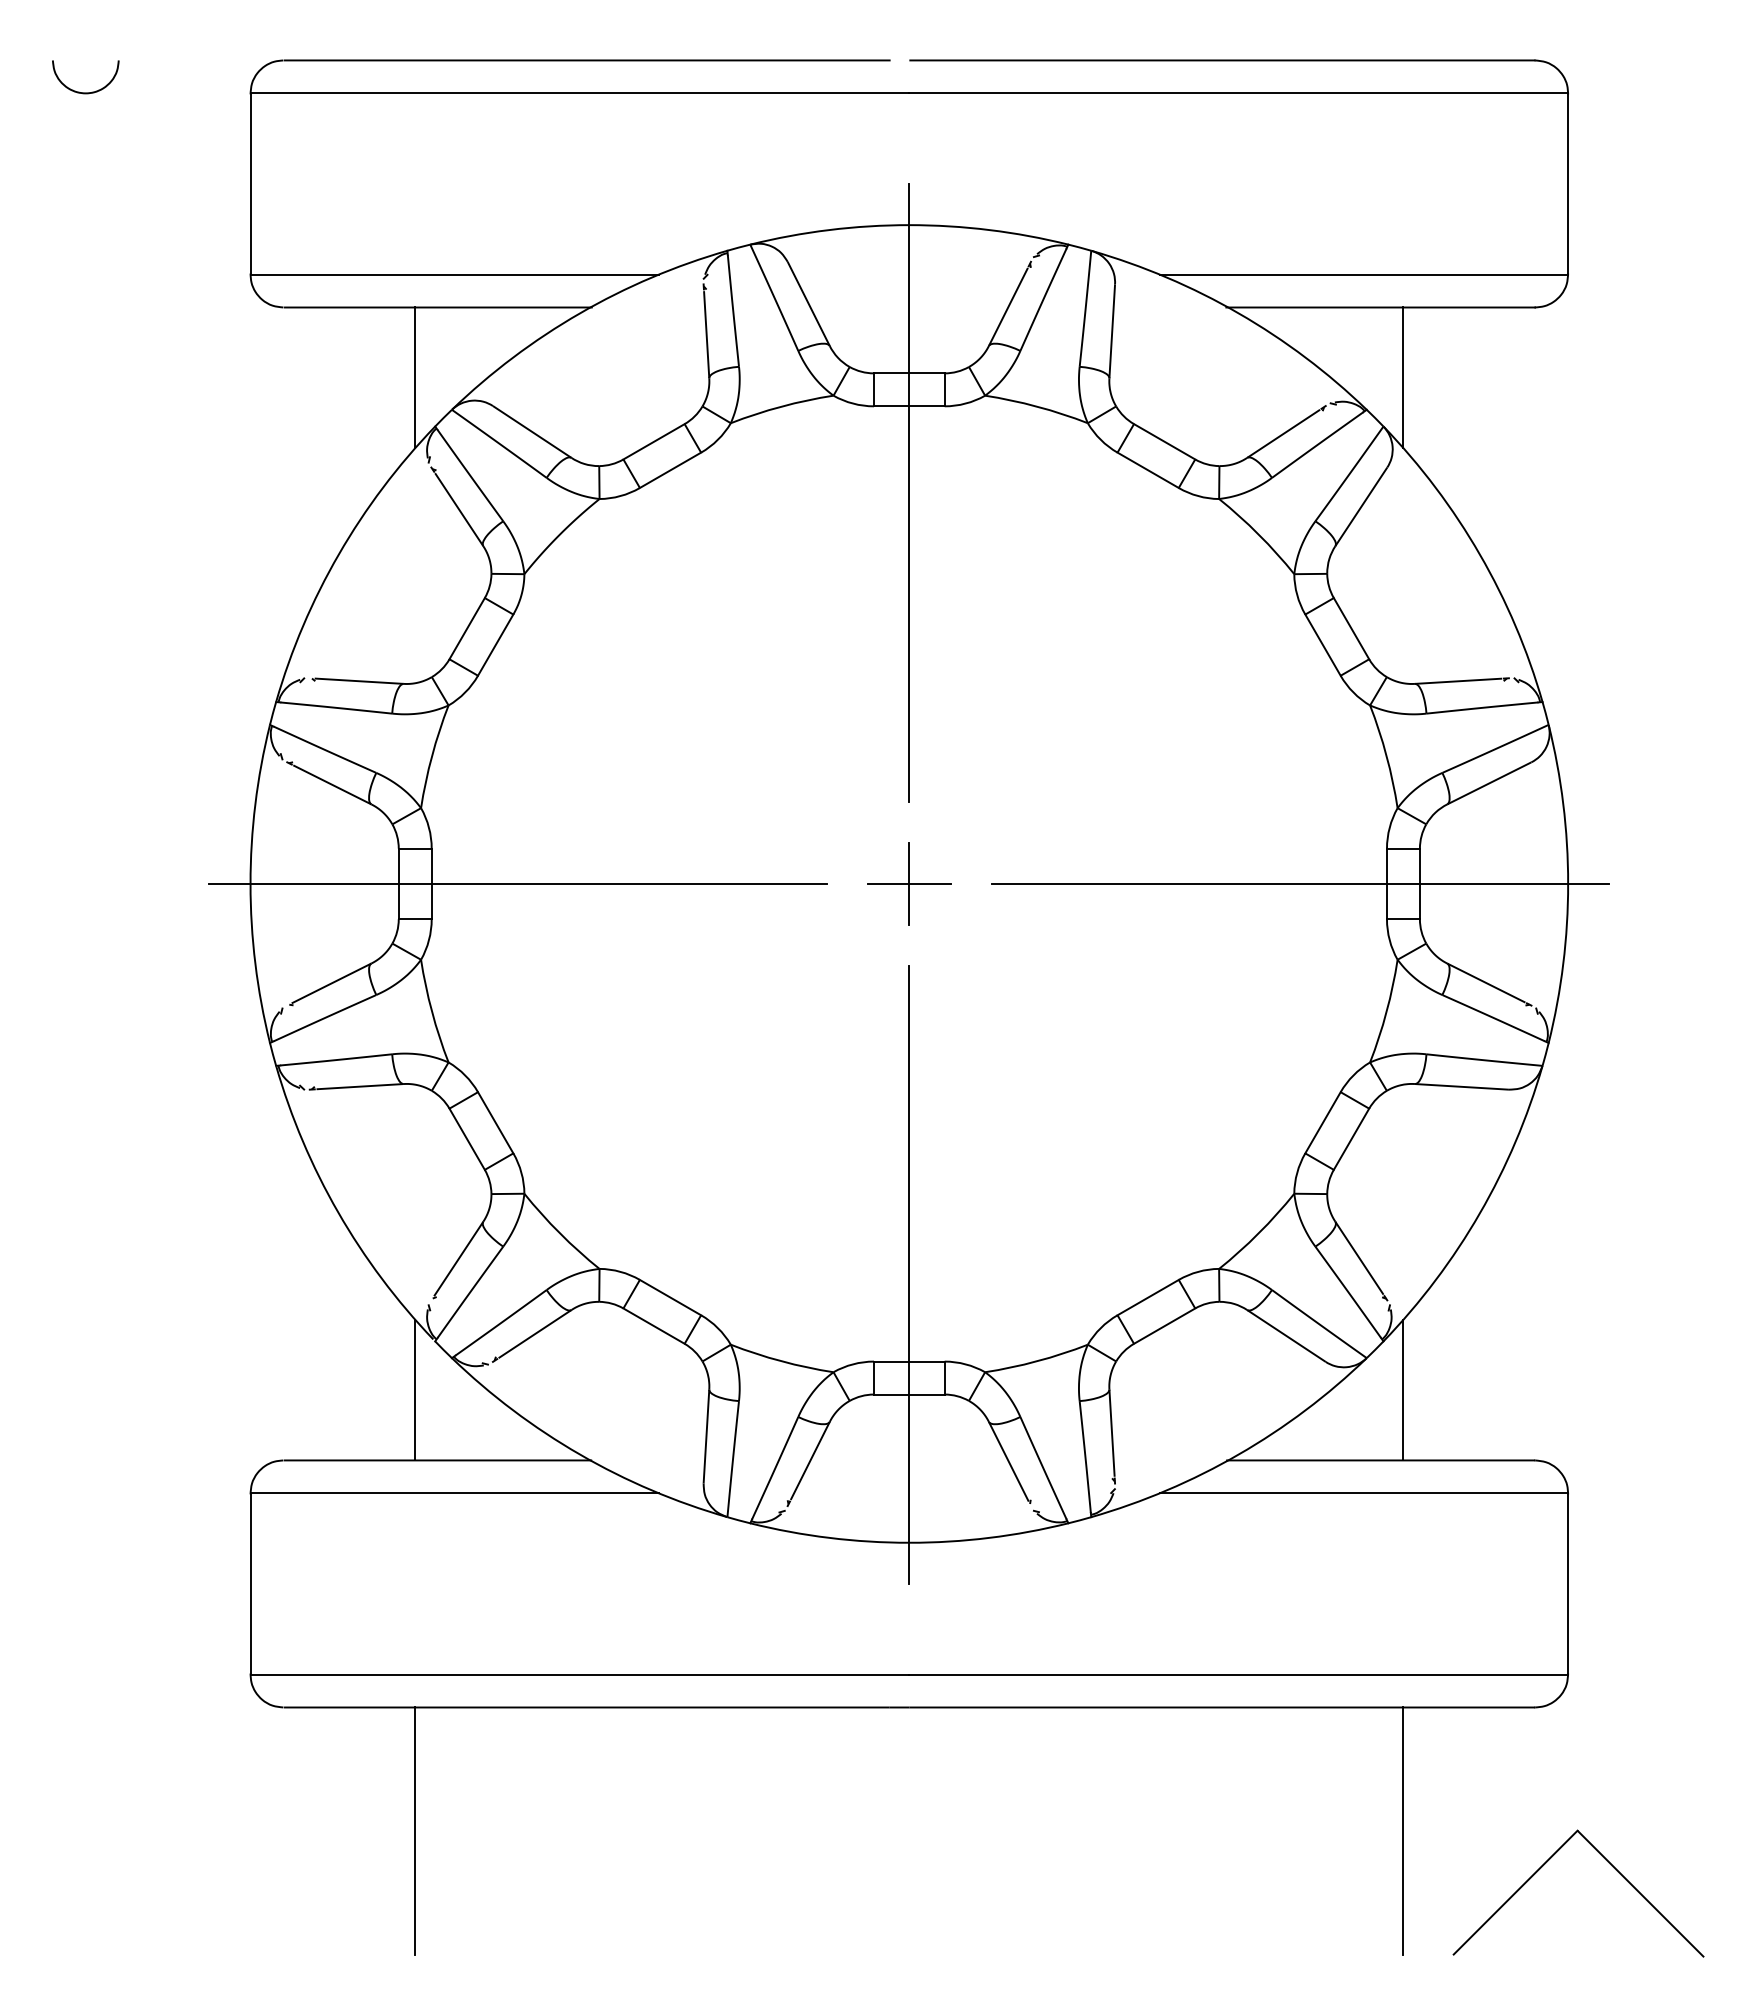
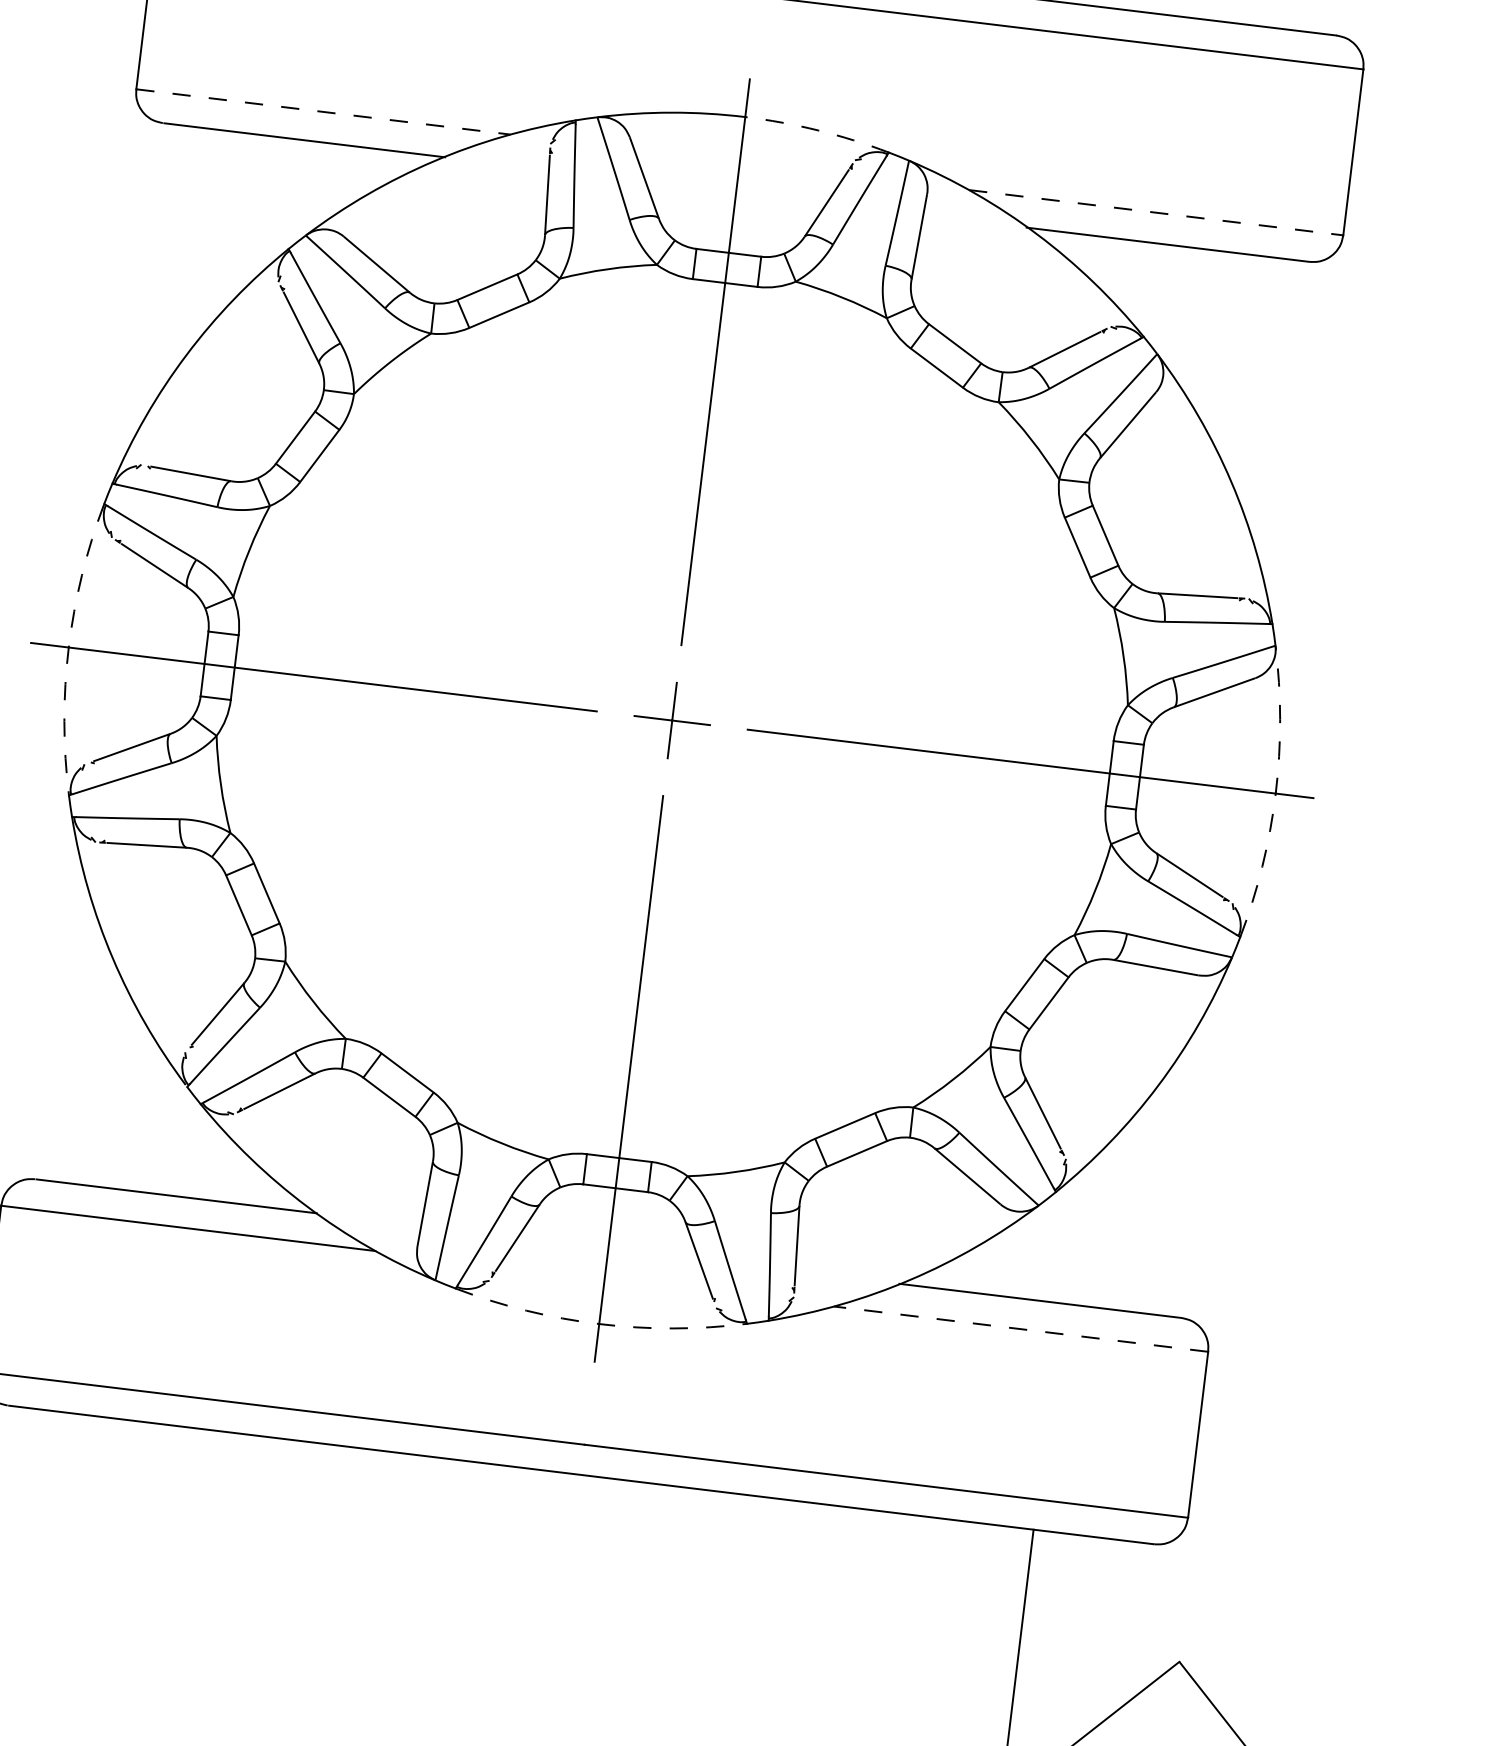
arc: (989, 230) -> (818, 130), solid -> dashed
line: (455, 274) -> (324, 111), solid -> dashed
line: (1364, 274) -> (1156, 212), solid -> dashed
line: (415, 377) -> (276, 201), removed
line: (1403, 377) -> (1181, 311), removed
arc: (1568, 883) -> (1276, 793), solid -> dashed
arc: (250, 884) -> (68, 648), solid -> dashed
line: (415, 1389) -> (163, 1128), removed
line: (1403, 1389) -> (1068, 1238), removed
line: (1363, 1493) -> (1020, 1329), solid -> dashed
arc: (909, 1542) -> (599, 1323), solid -> dashed
line: (415, 1830) -> (114, 1532), removed

